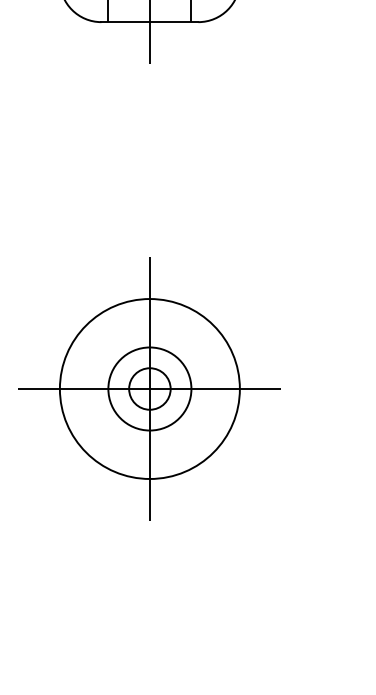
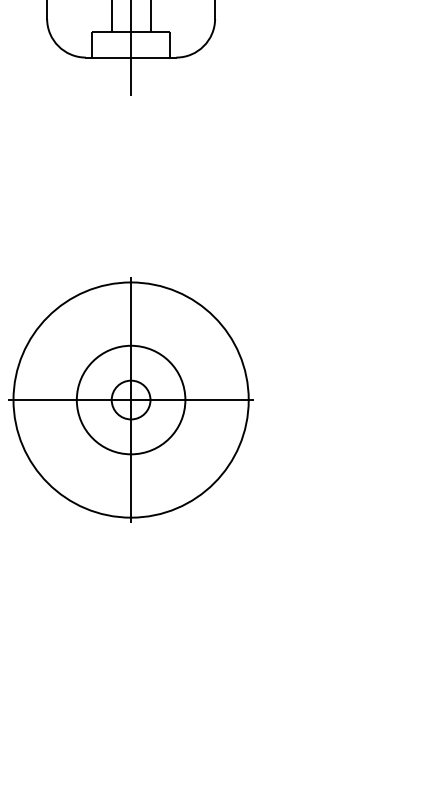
circle: (149, 388) -> (130, 399), size x1.4
circle: (150, 389) -> (131, 400), size x1.4

